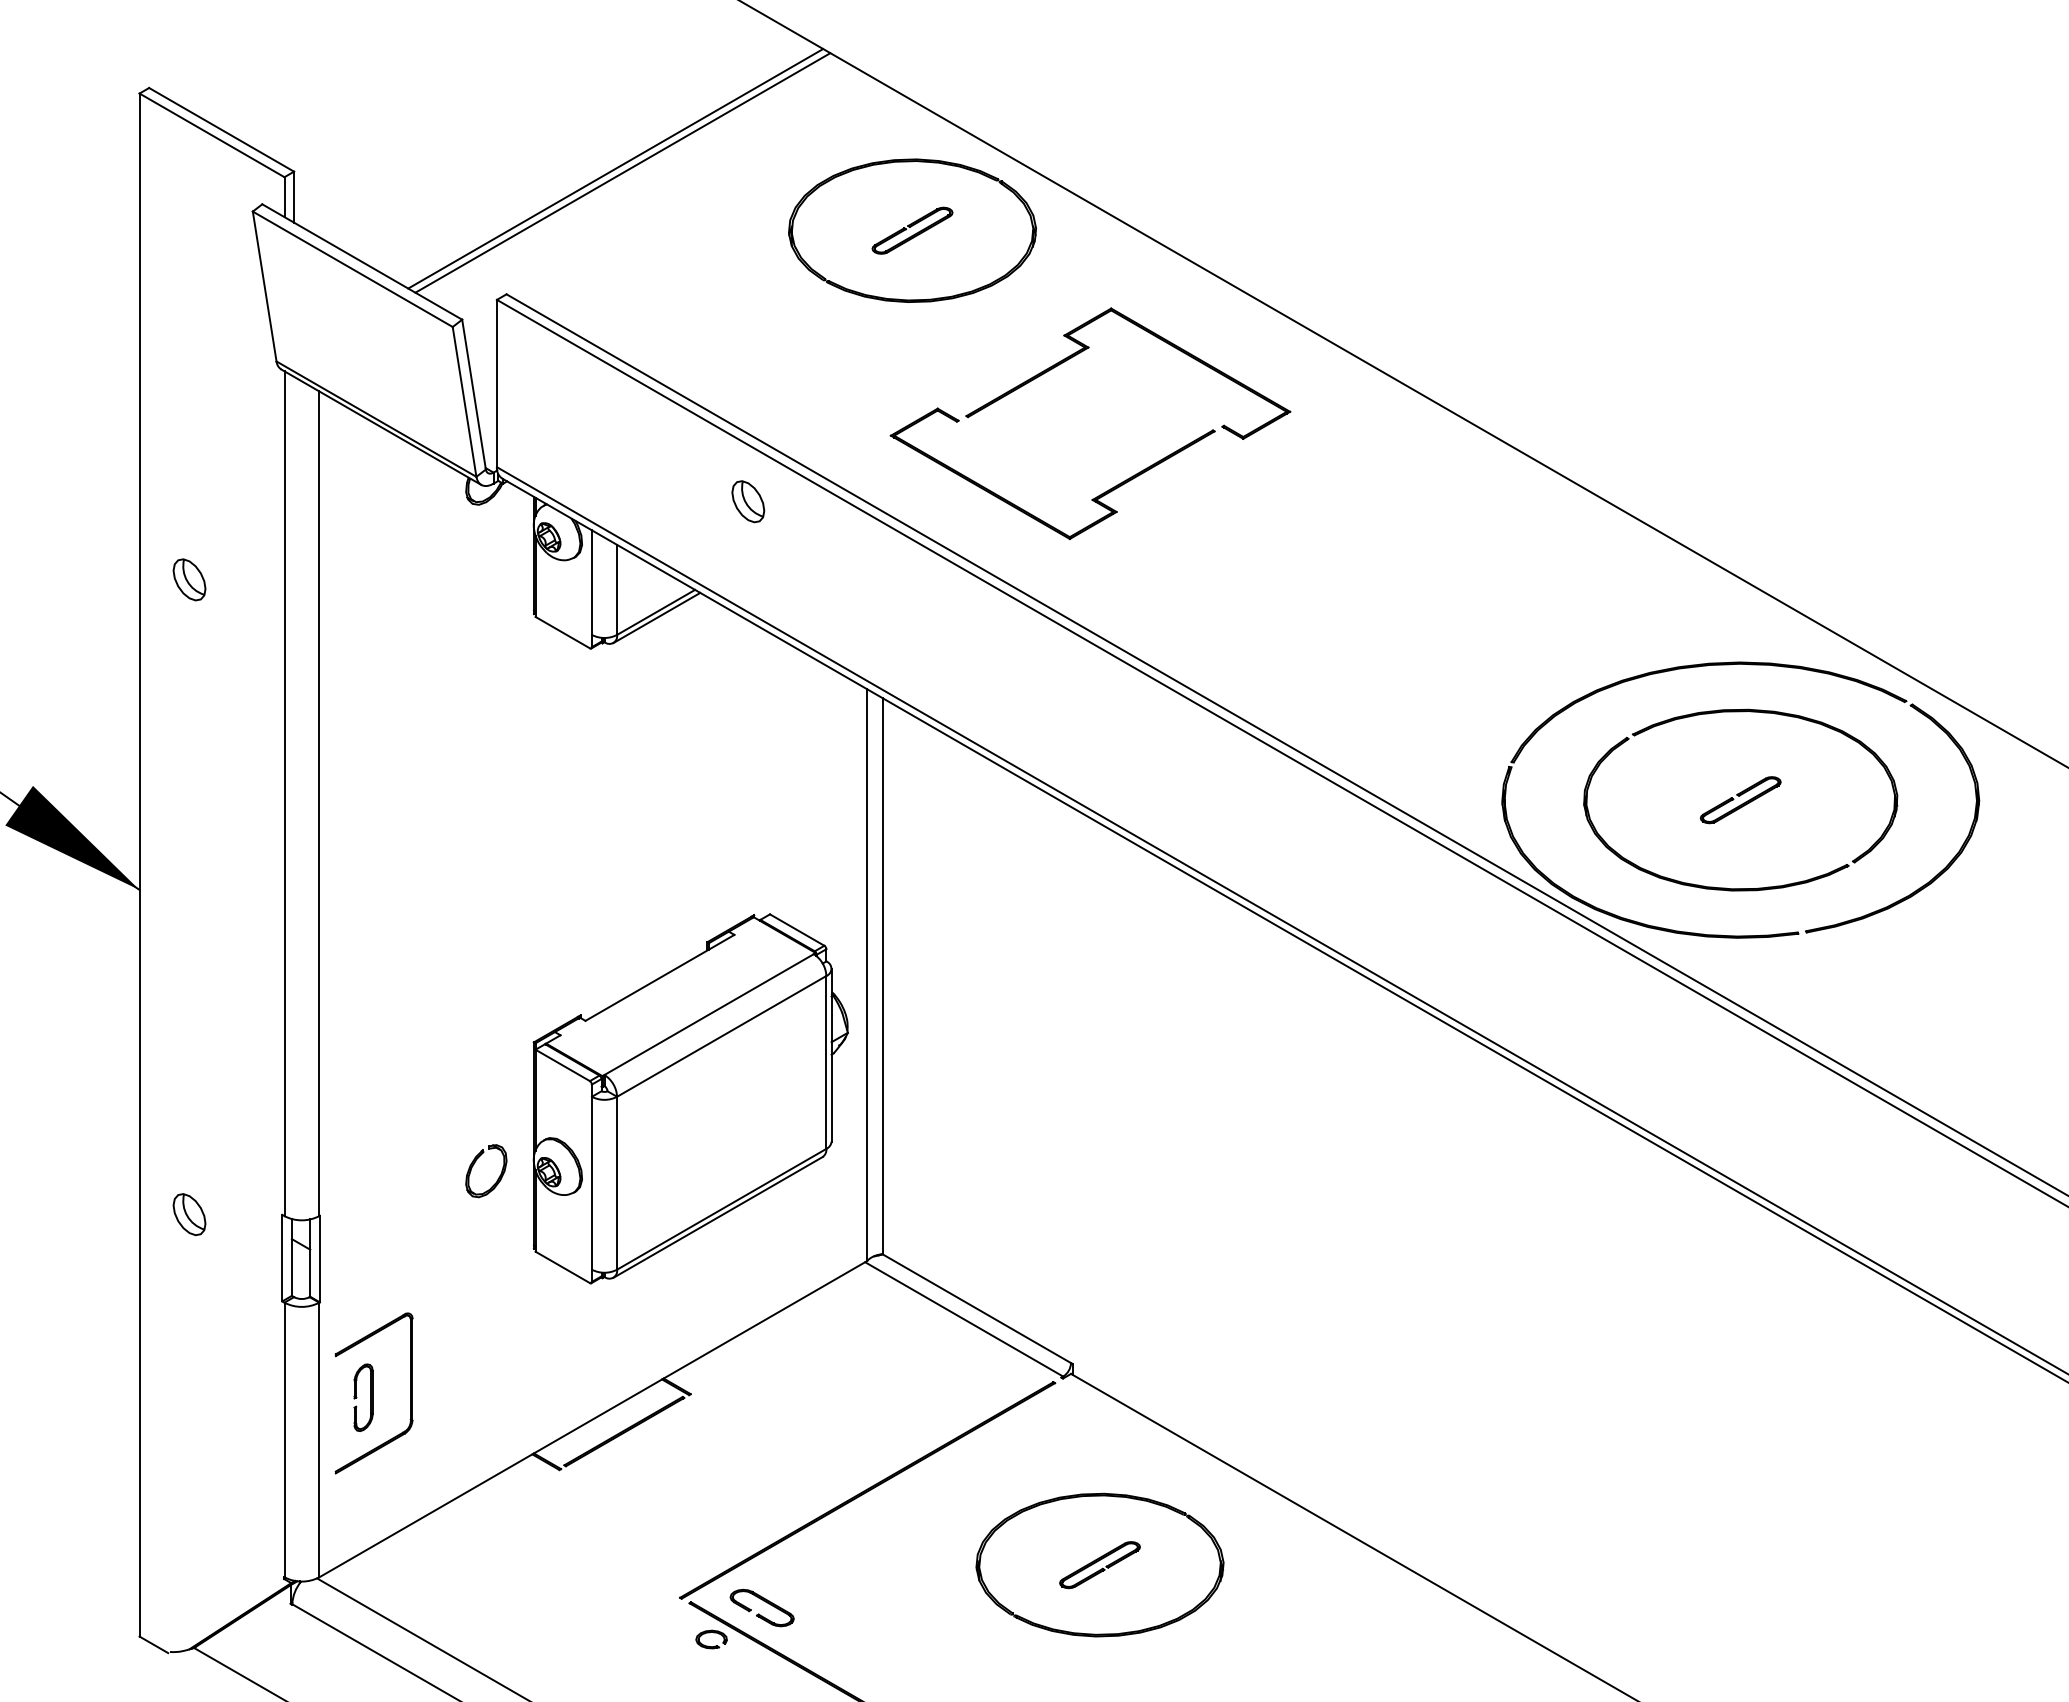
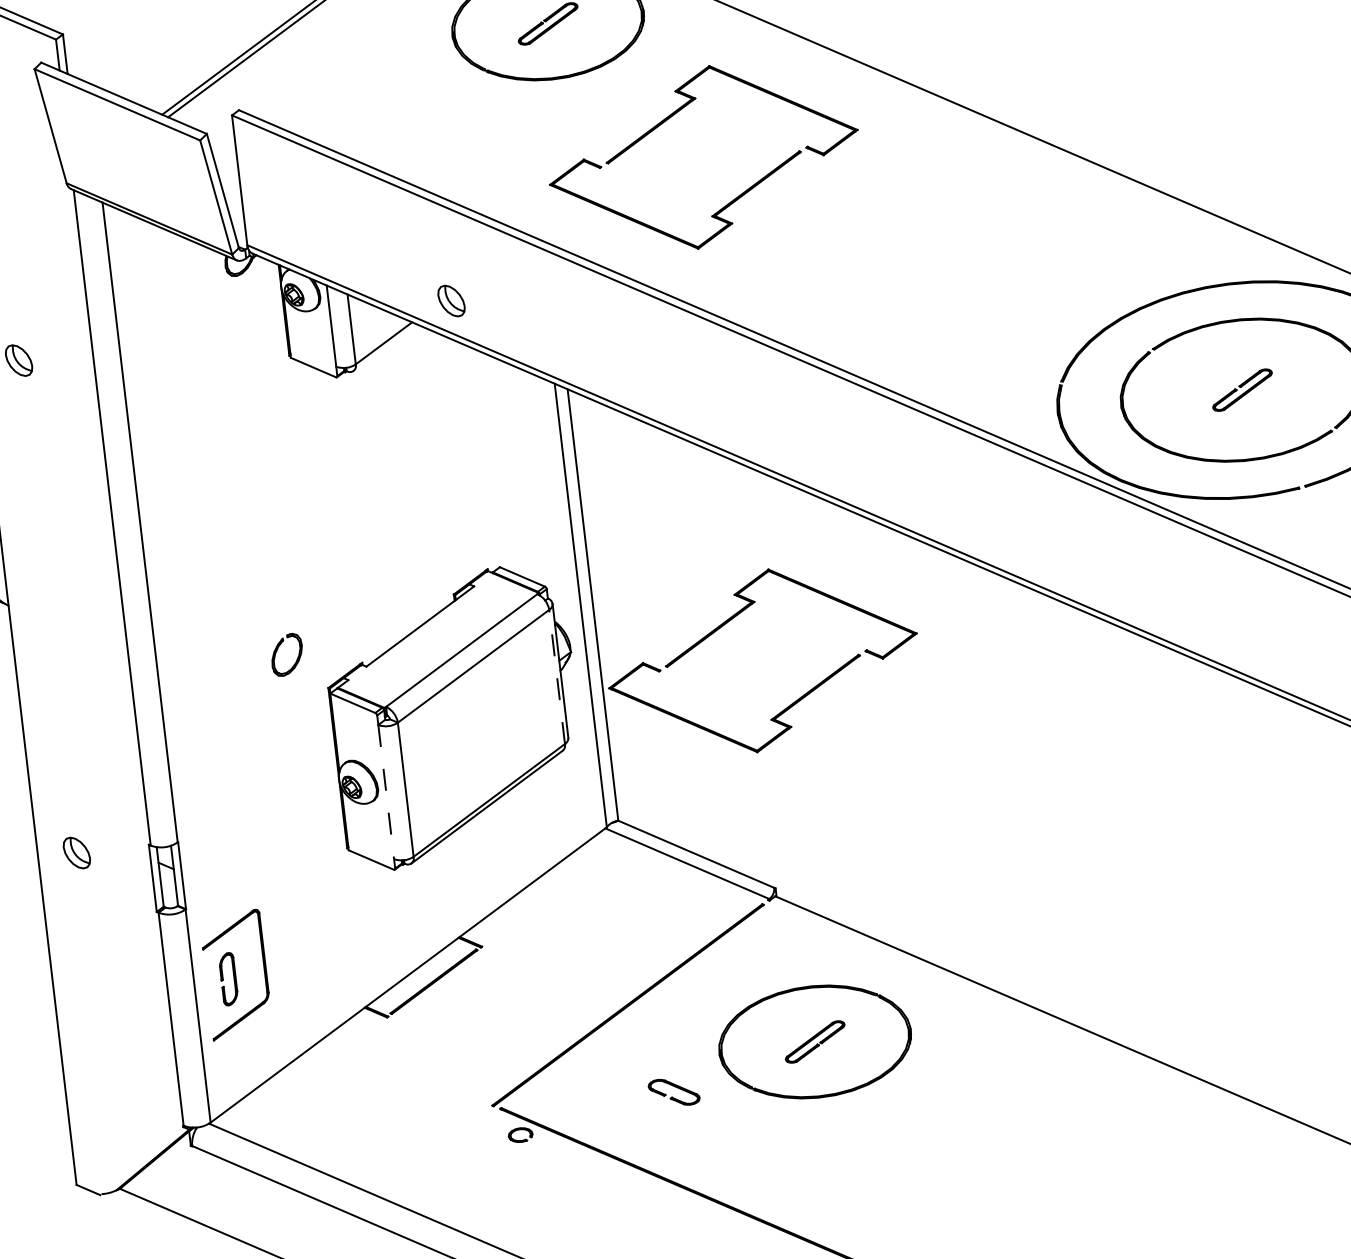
part: (748, 501) -> (451, 300), moved
line: (656, 617) -> (384, 347), removed
part: (1056, 1016) -> (731, 620), added
line: (826, 1061) -> (557, 676), solid -> dashed
part: (498, 1177) -> (297, 658), moved
line: (591, 1183) -> (385, 792), solid -> dashed
part: (763, 1601) -> (674, 1087), moved

